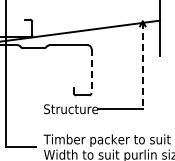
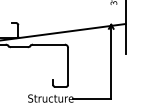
line: (142, 65) -> (111, 61), dashed -> solid
line: (91, 71) -> (68, 66), dashed -> solid

